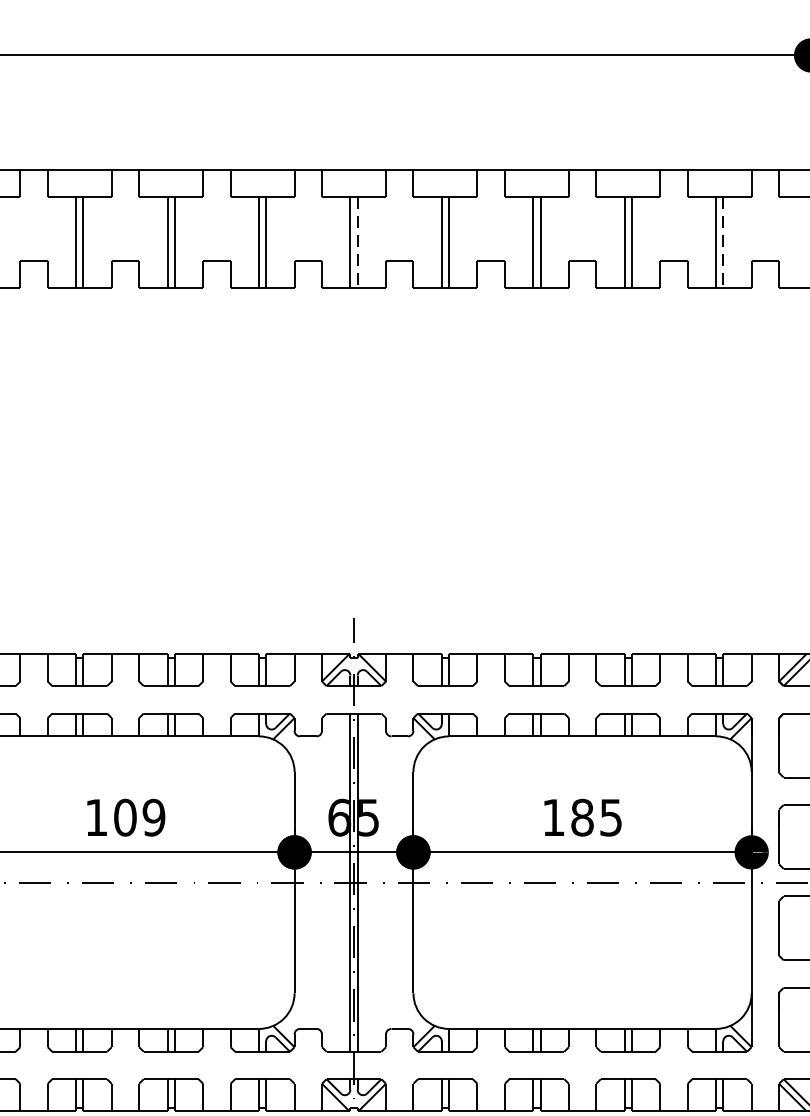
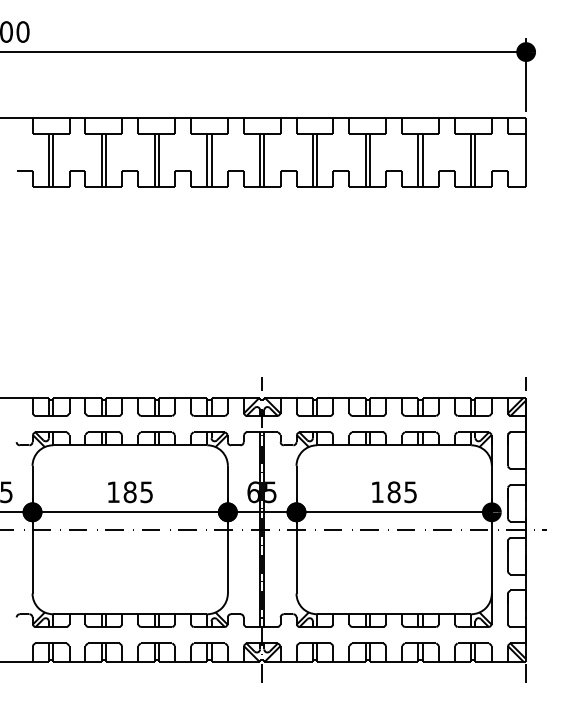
line: (358, 243) -> (264, 160), dashed -> solid
line: (723, 243) -> (475, 160), dashed -> solid
text: (139, 816) -> (138, 491), 109 -> 185

